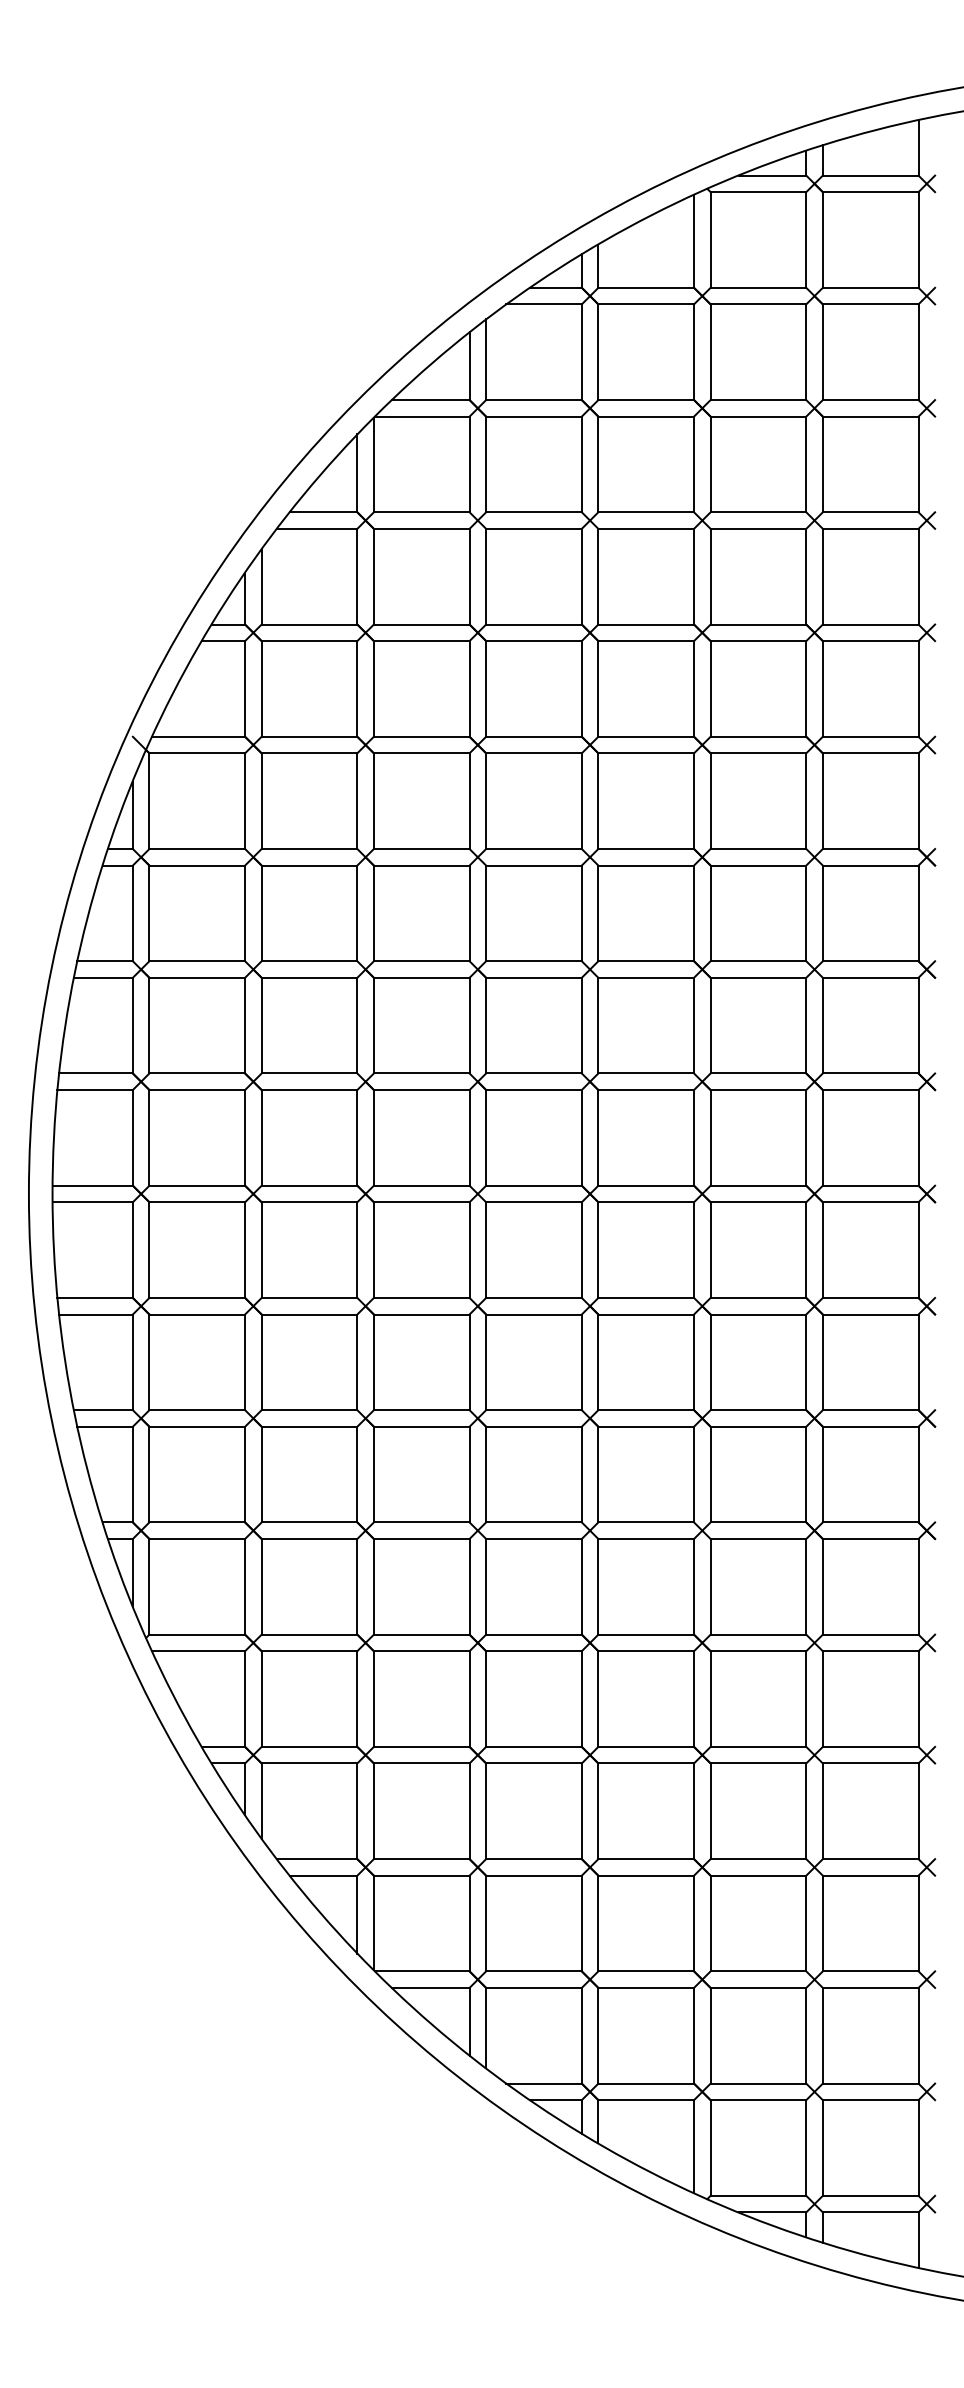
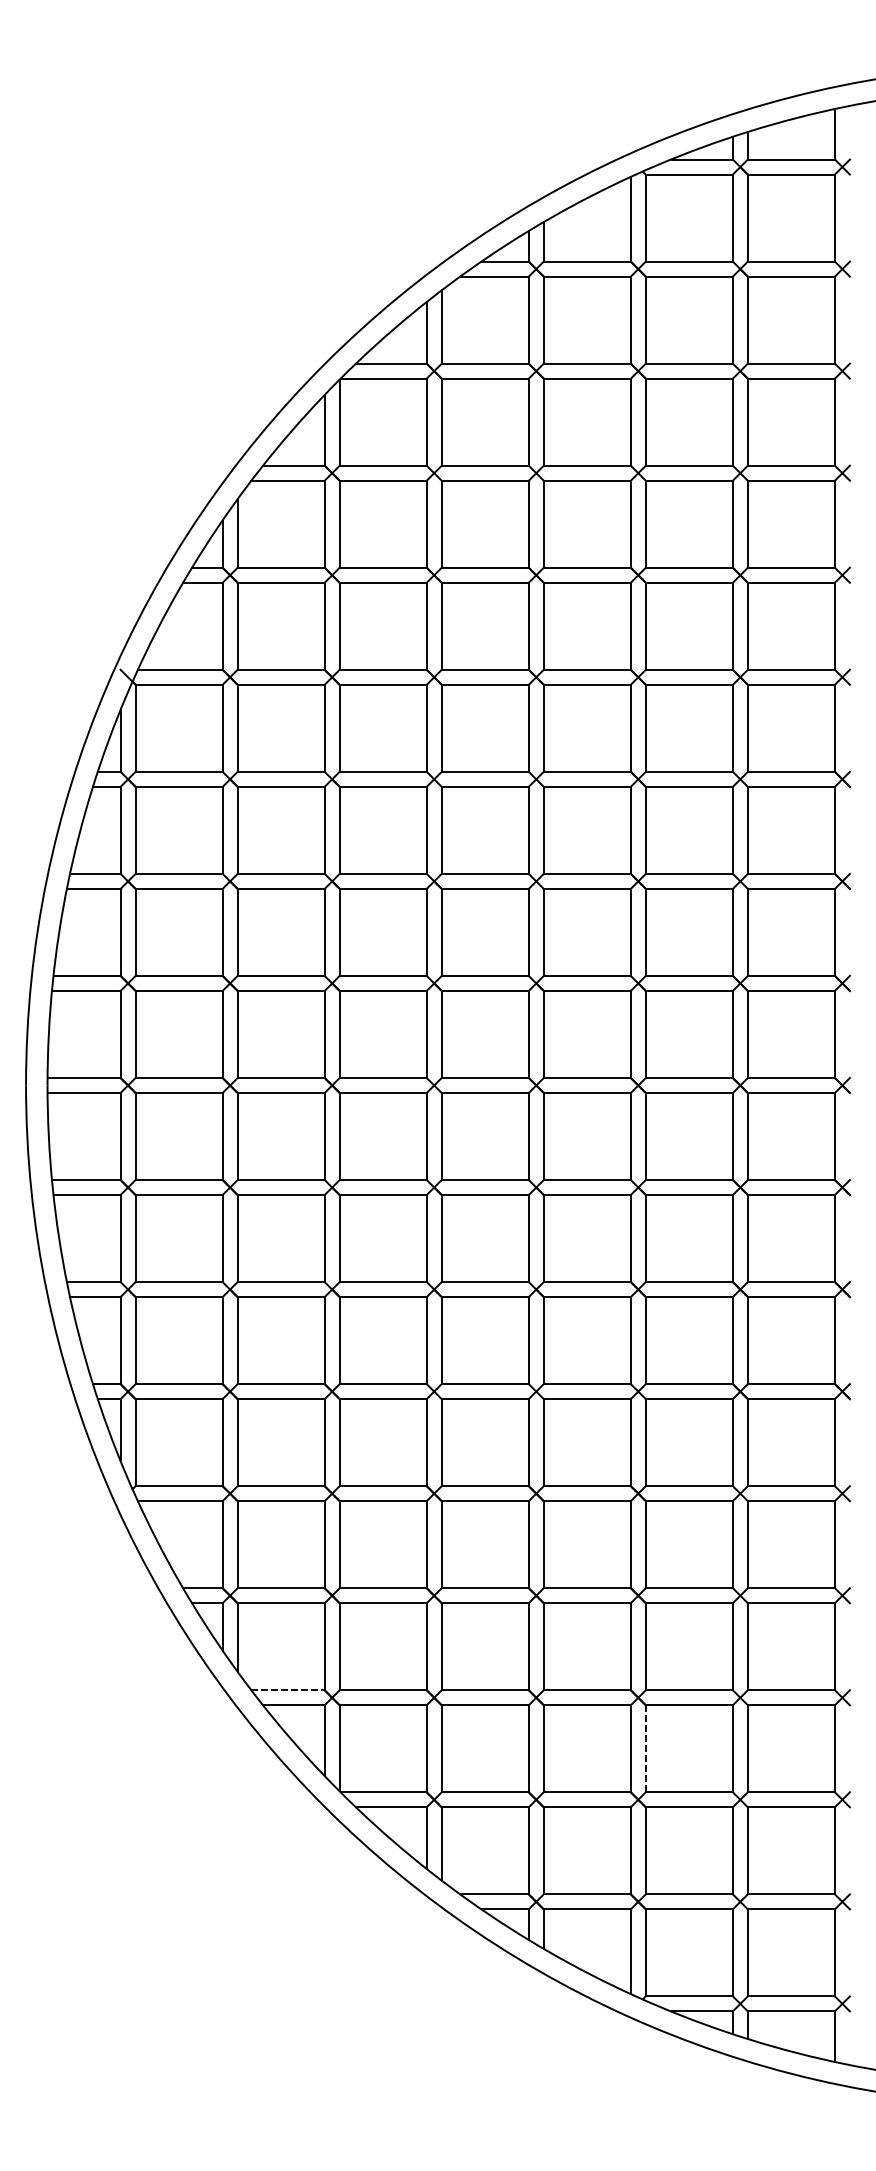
line: (317, 1859) -> (288, 1690), solid -> dashed
line: (710, 1923) -> (645, 1748), solid -> dashed

